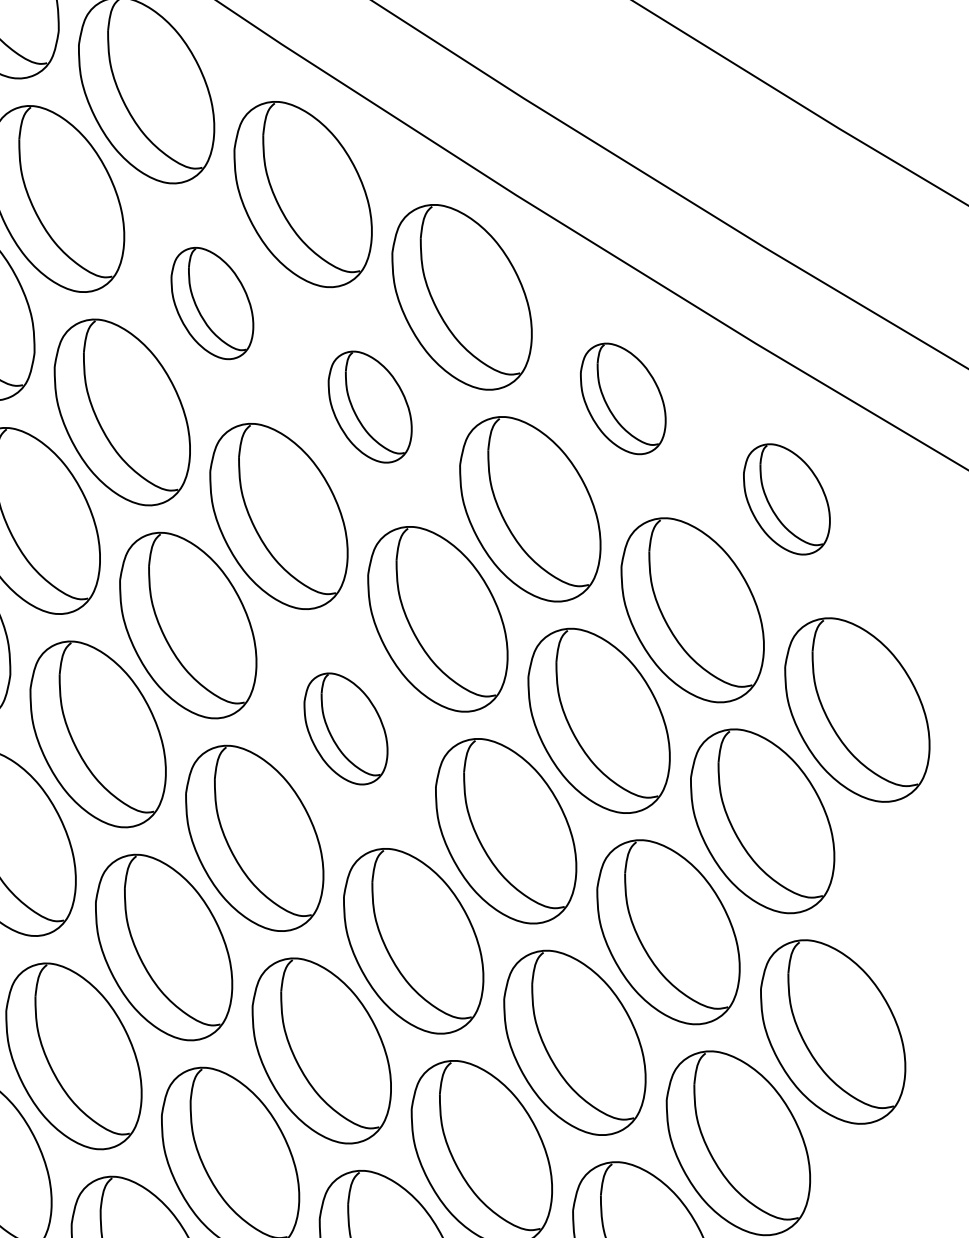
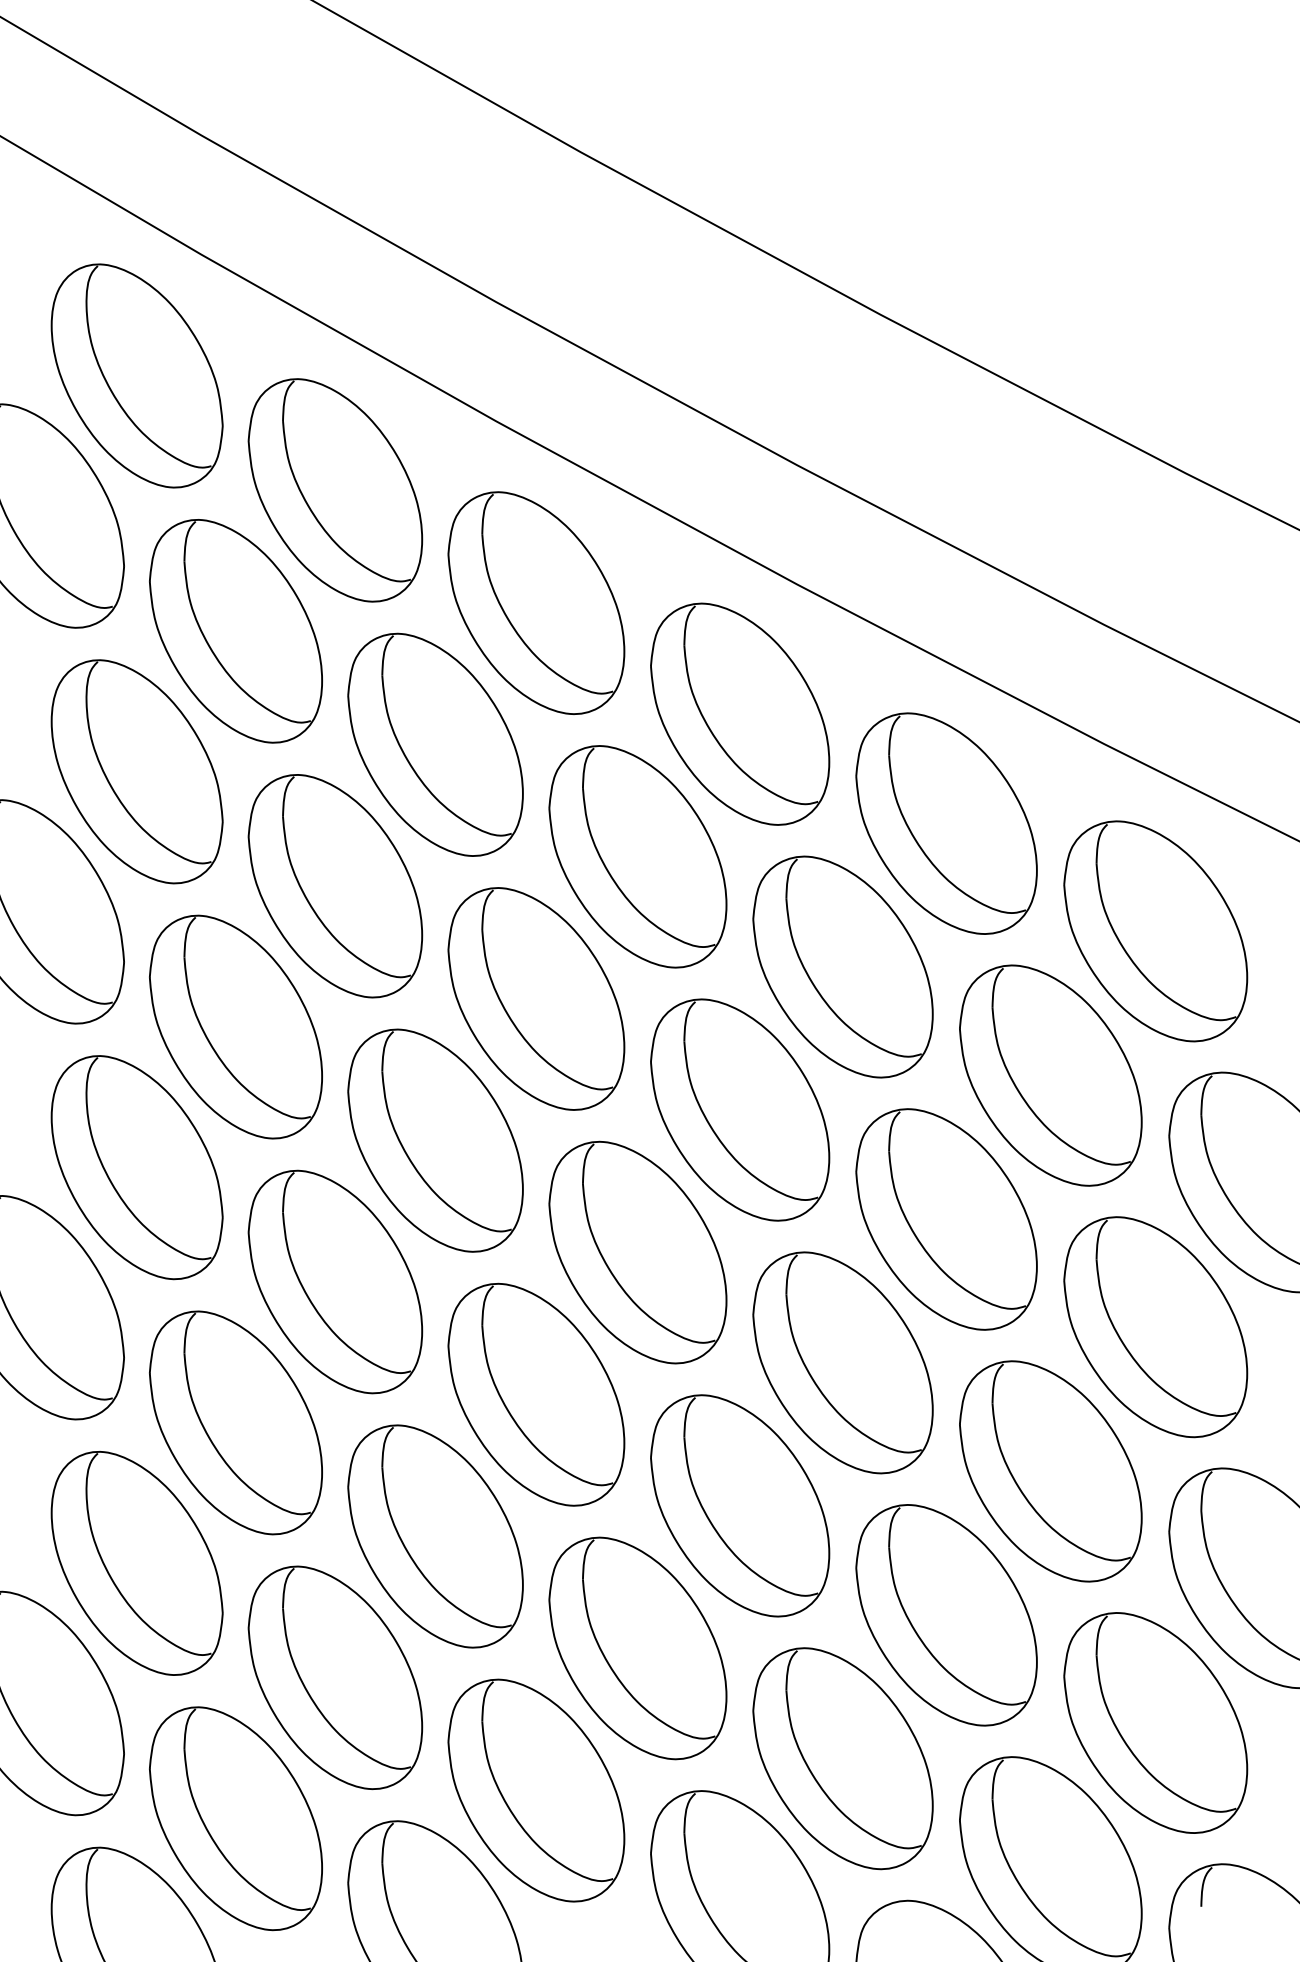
part: (212, 303) -> (435, 744), size x1.67
part: (623, 398) -> (946, 823), size x1.67
part: (369, 406) -> (637, 856), size x1.67
part: (786, 499) -> (1155, 931), size x1.67
part: (345, 728) -> (637, 1252), size x1.67

